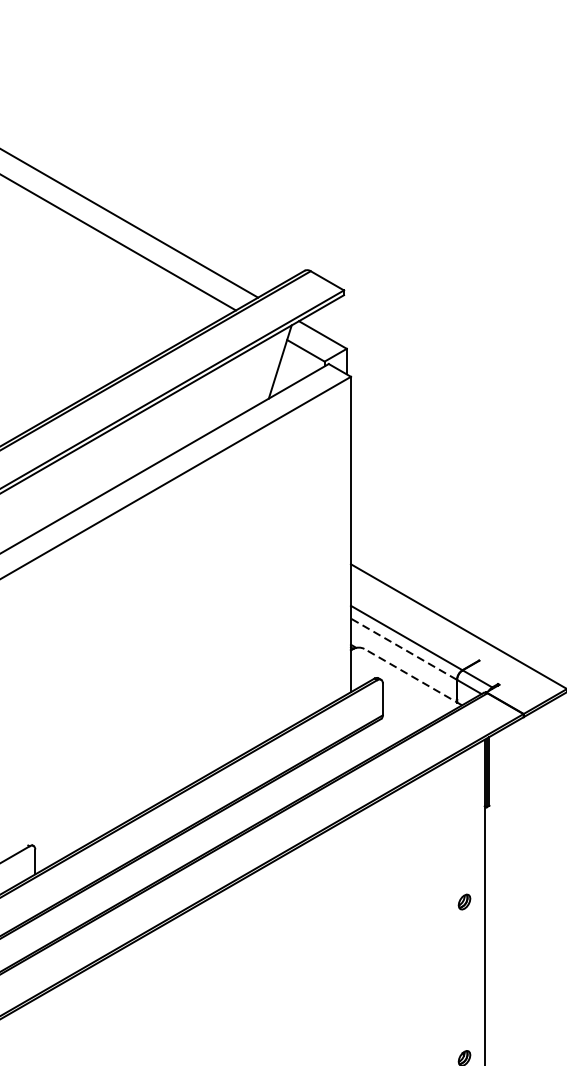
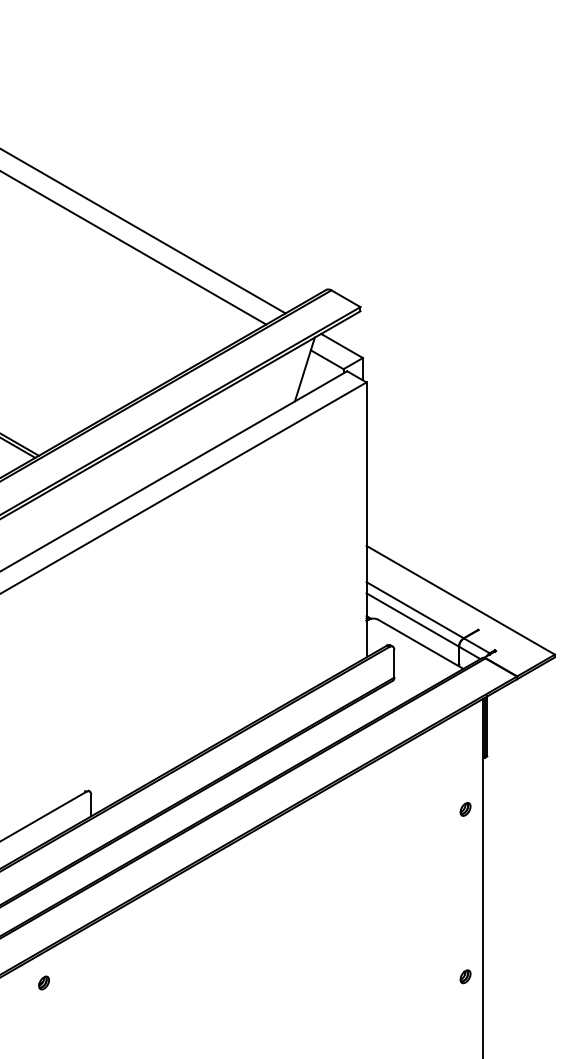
line: (403, 648) -> (412, 619), dashed -> solid
line: (412, 677) -> (420, 644), dashed -> solid
part: (464, 902) -> (465, 809), moved

